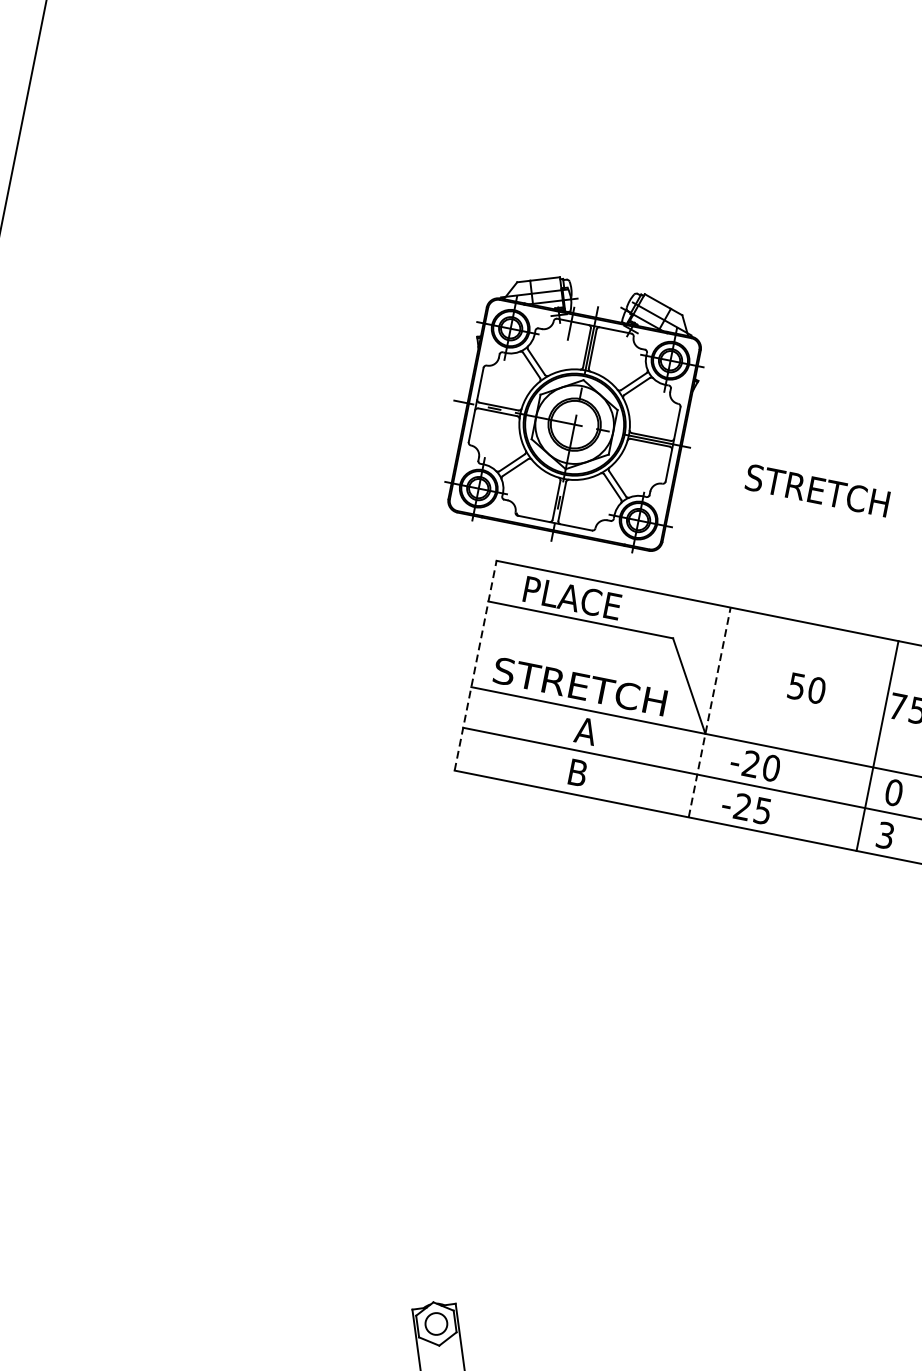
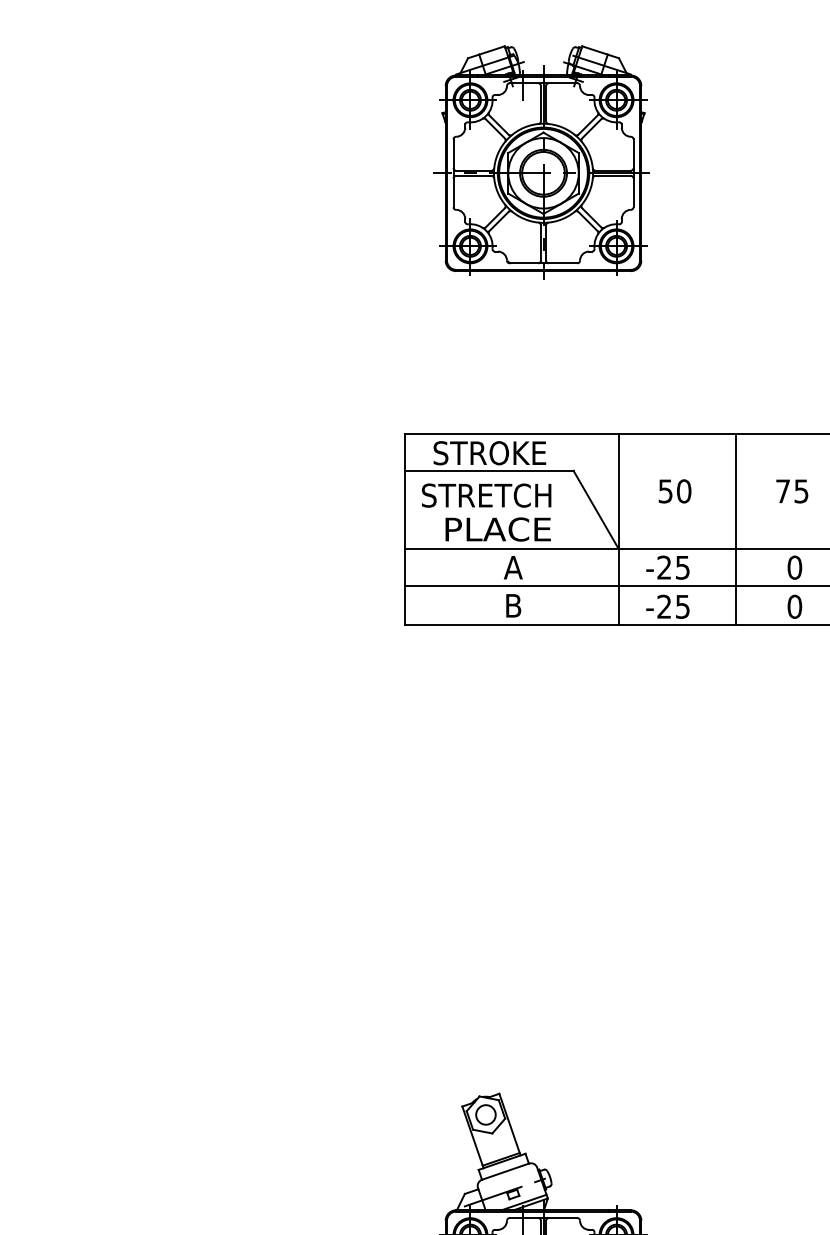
part: (574, 412) -> (541, 162), moved
text: (817, 490) -> (486, 495), moved
text: (584, 601) -> (489, 453), PLACE -> STROKE
line: (475, 665) -> (404, 529), dashed -> solid
text: (580, 686) -> (500, 529), STRETCH -> PLACE
text: (806, 688) -> (674, 491), moved
line: (709, 712) -> (618, 529), dashed -> solid
line: (877, 746) -> (736, 529), moved
text: (771, 767) -> (682, 567), -20 -> -25
text: (885, 835) -> (794, 606), 3 -> 0

